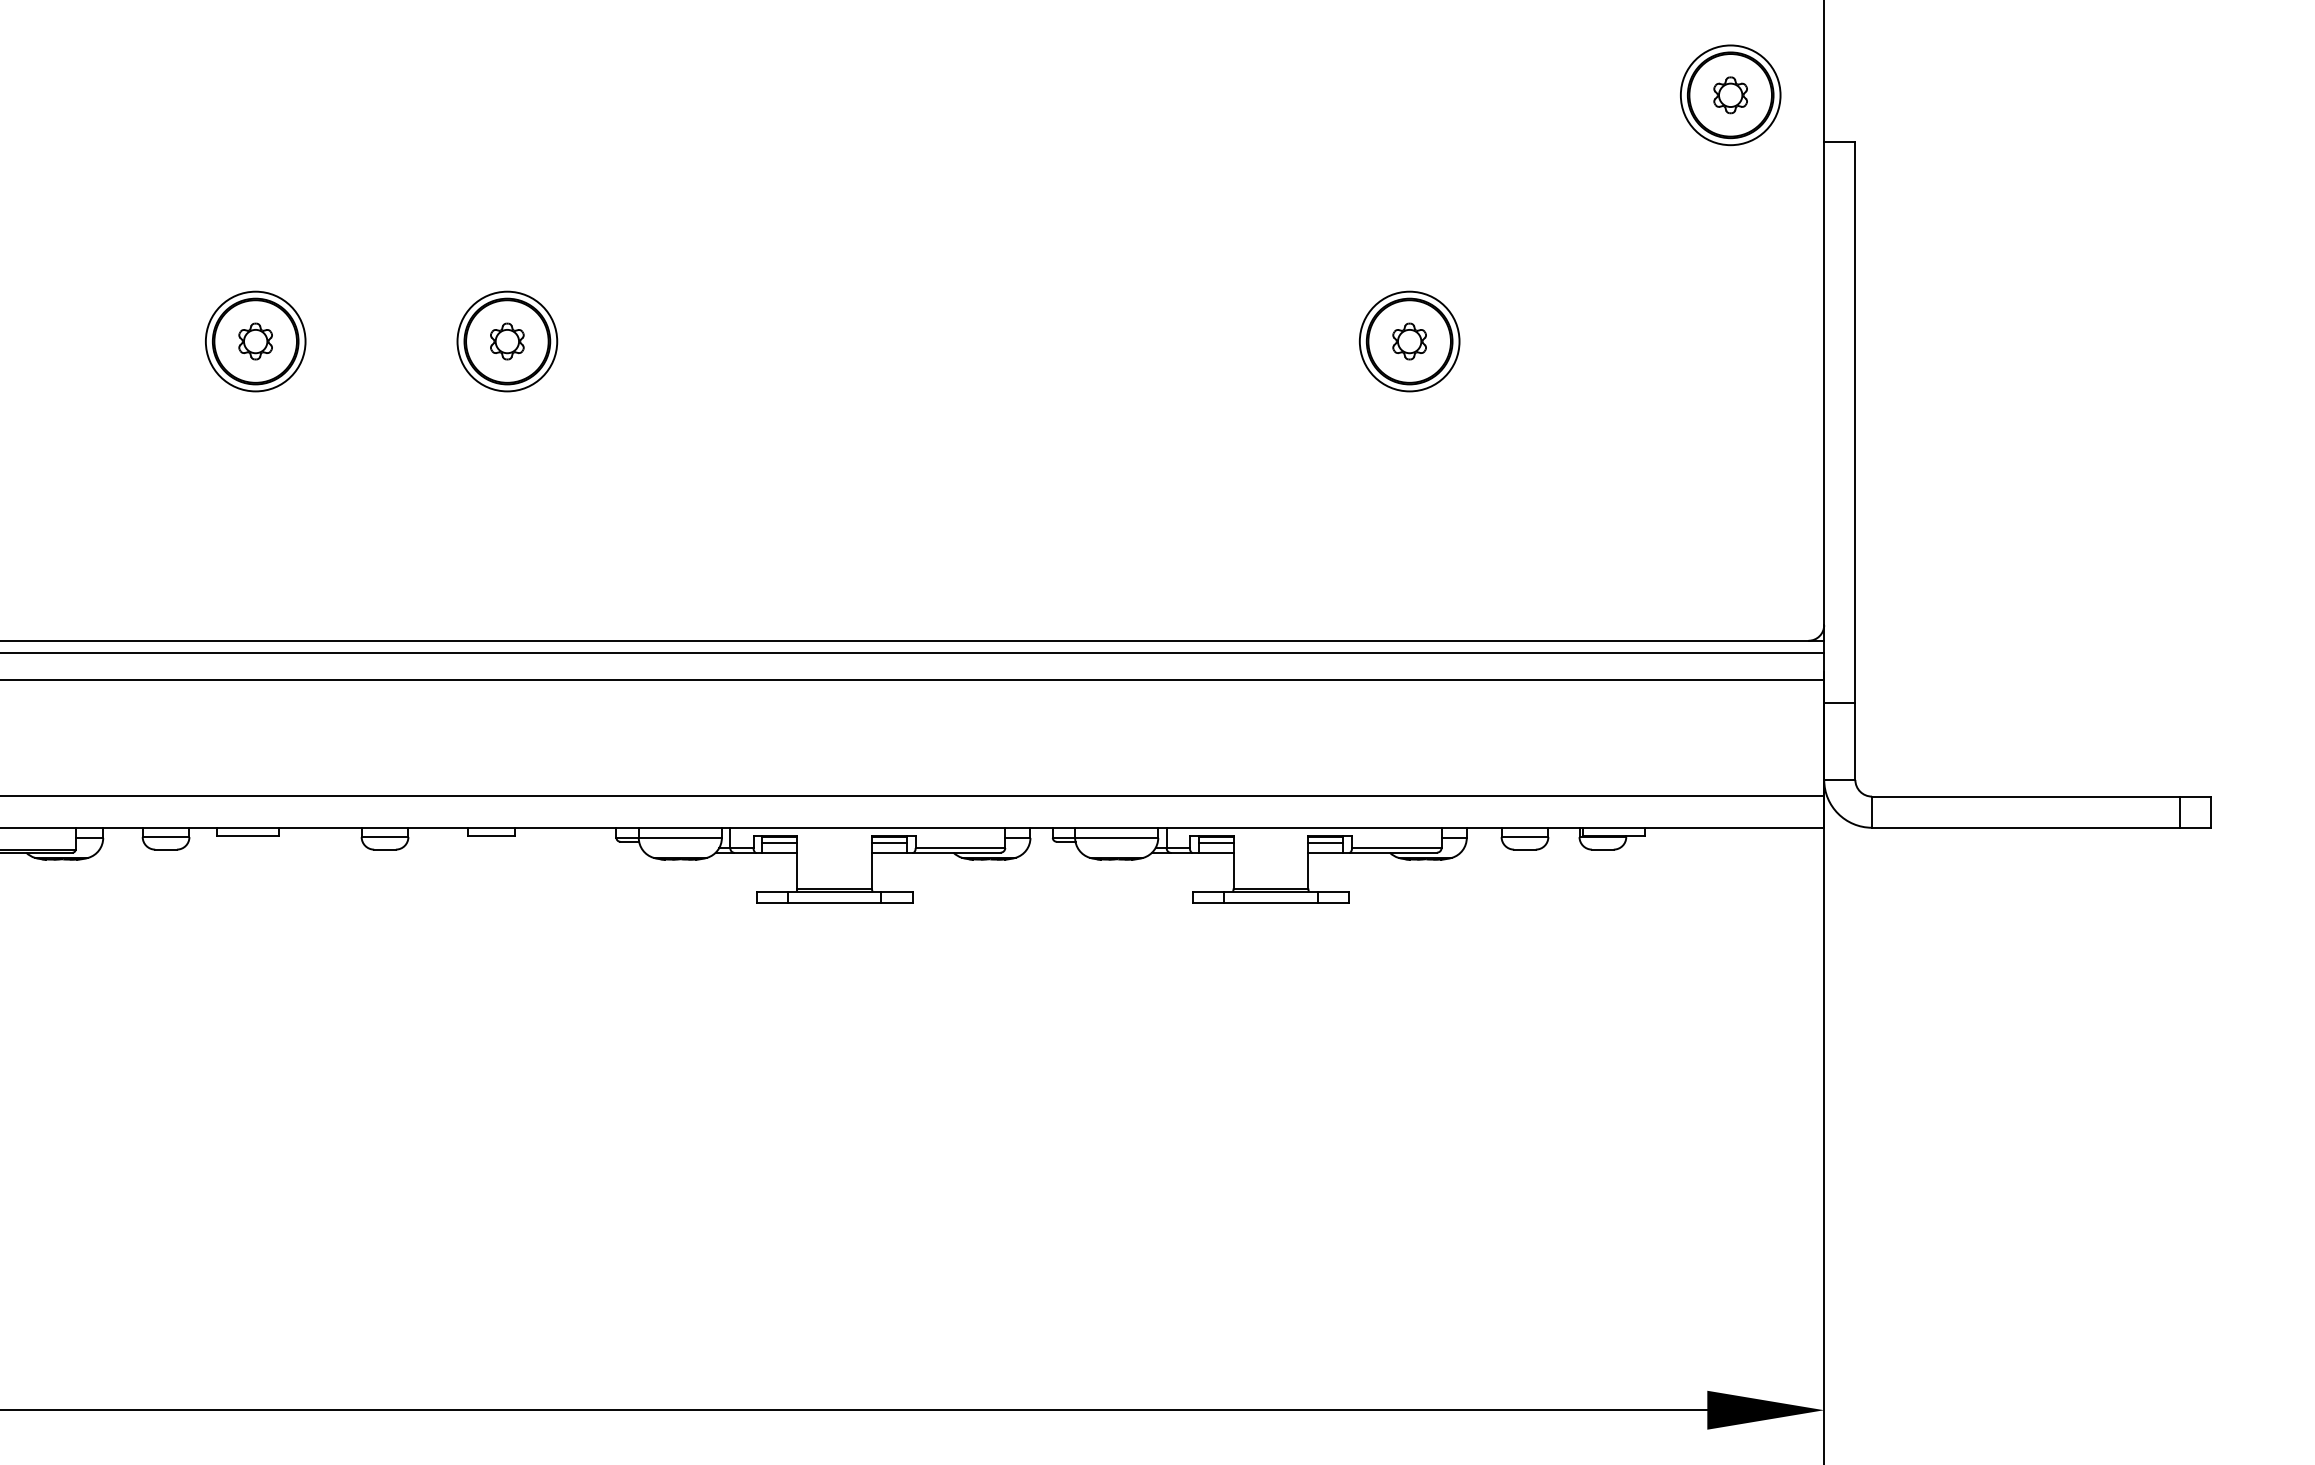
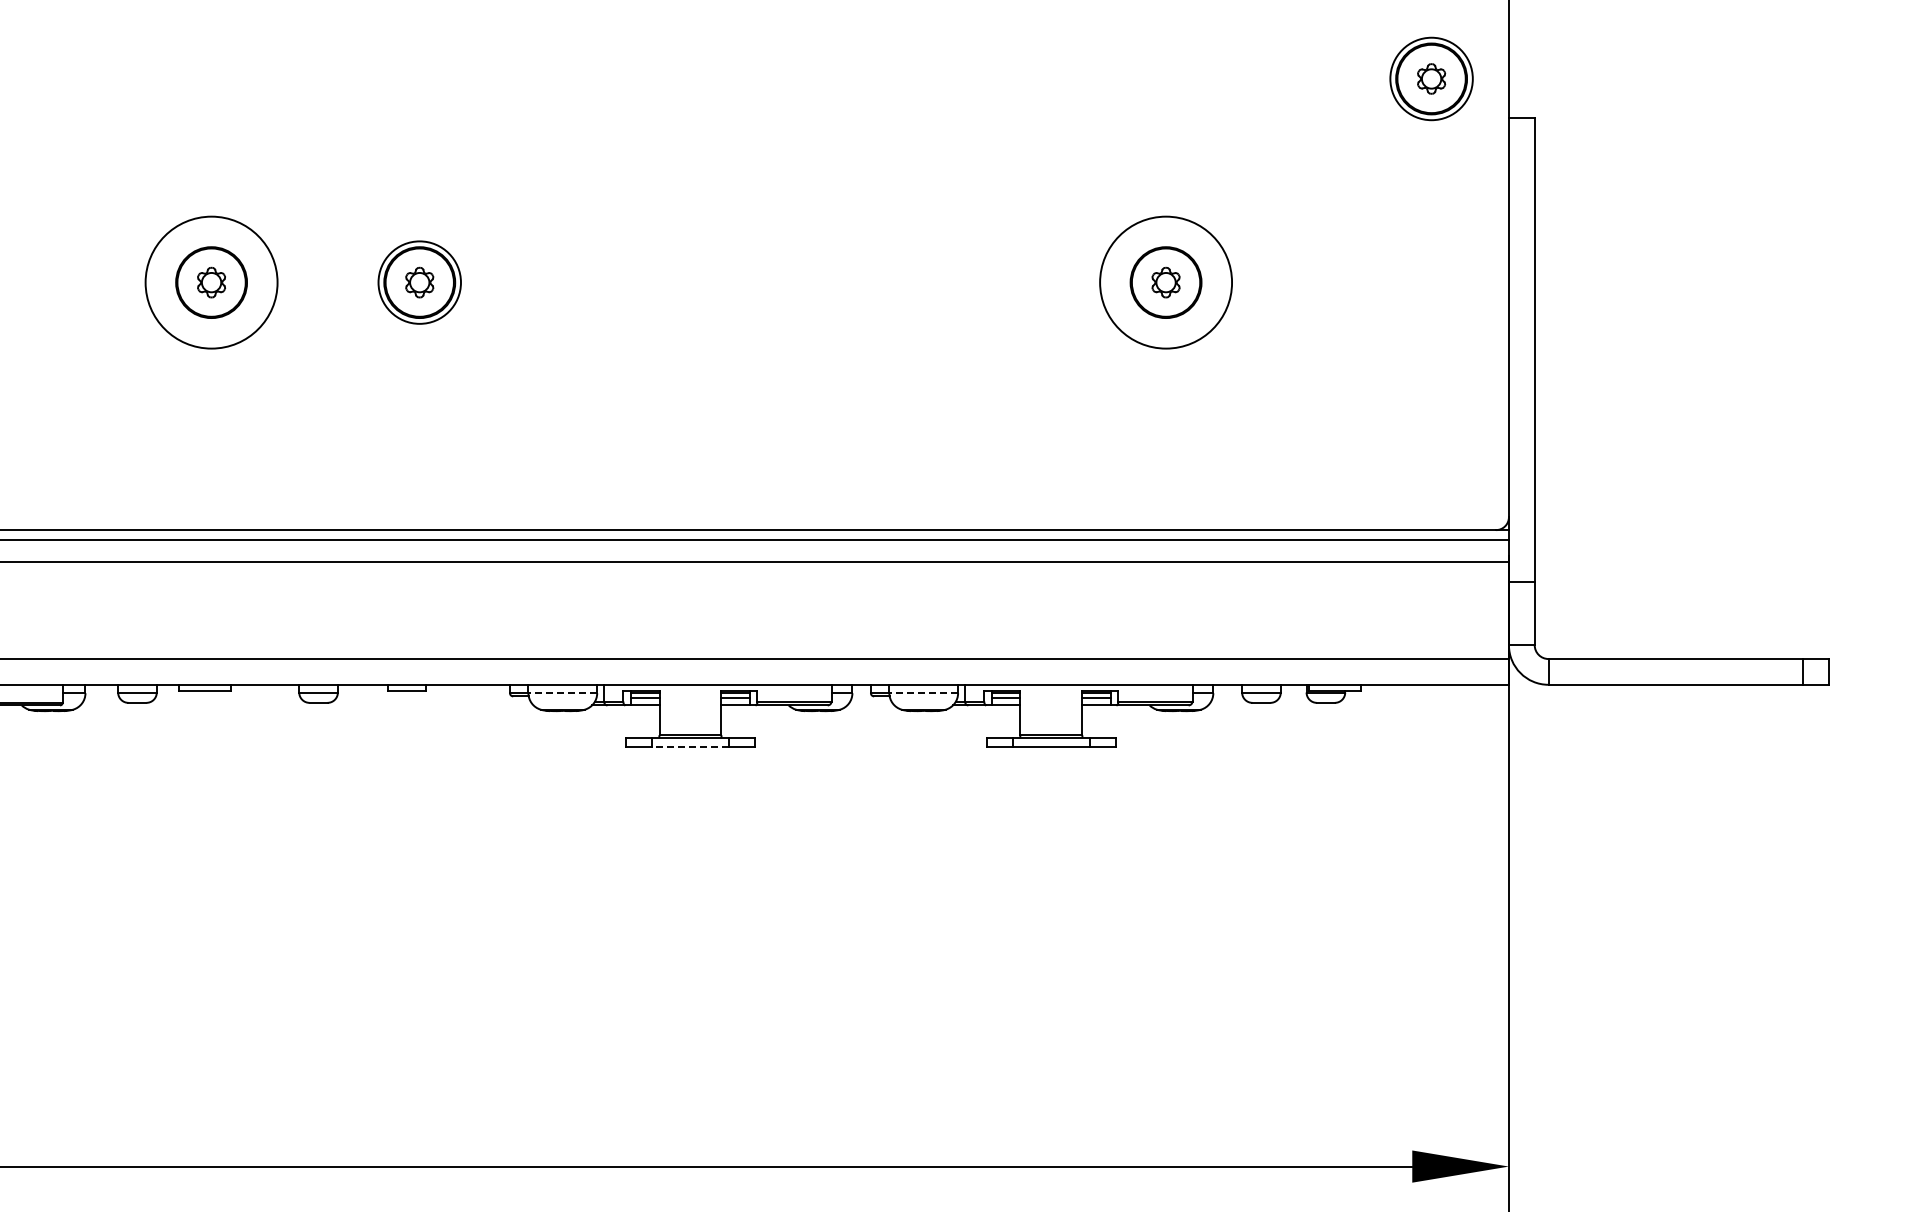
circle: (255, 341) -> (211, 282), size x1.6
circle: (1408, 341) -> (1165, 282), size x1.6
line: (679, 838) -> (562, 693), solid -> dashed
line: (1116, 838) -> (923, 693), solid -> dashed
line: (834, 902) -> (690, 746), solid -> dashed

